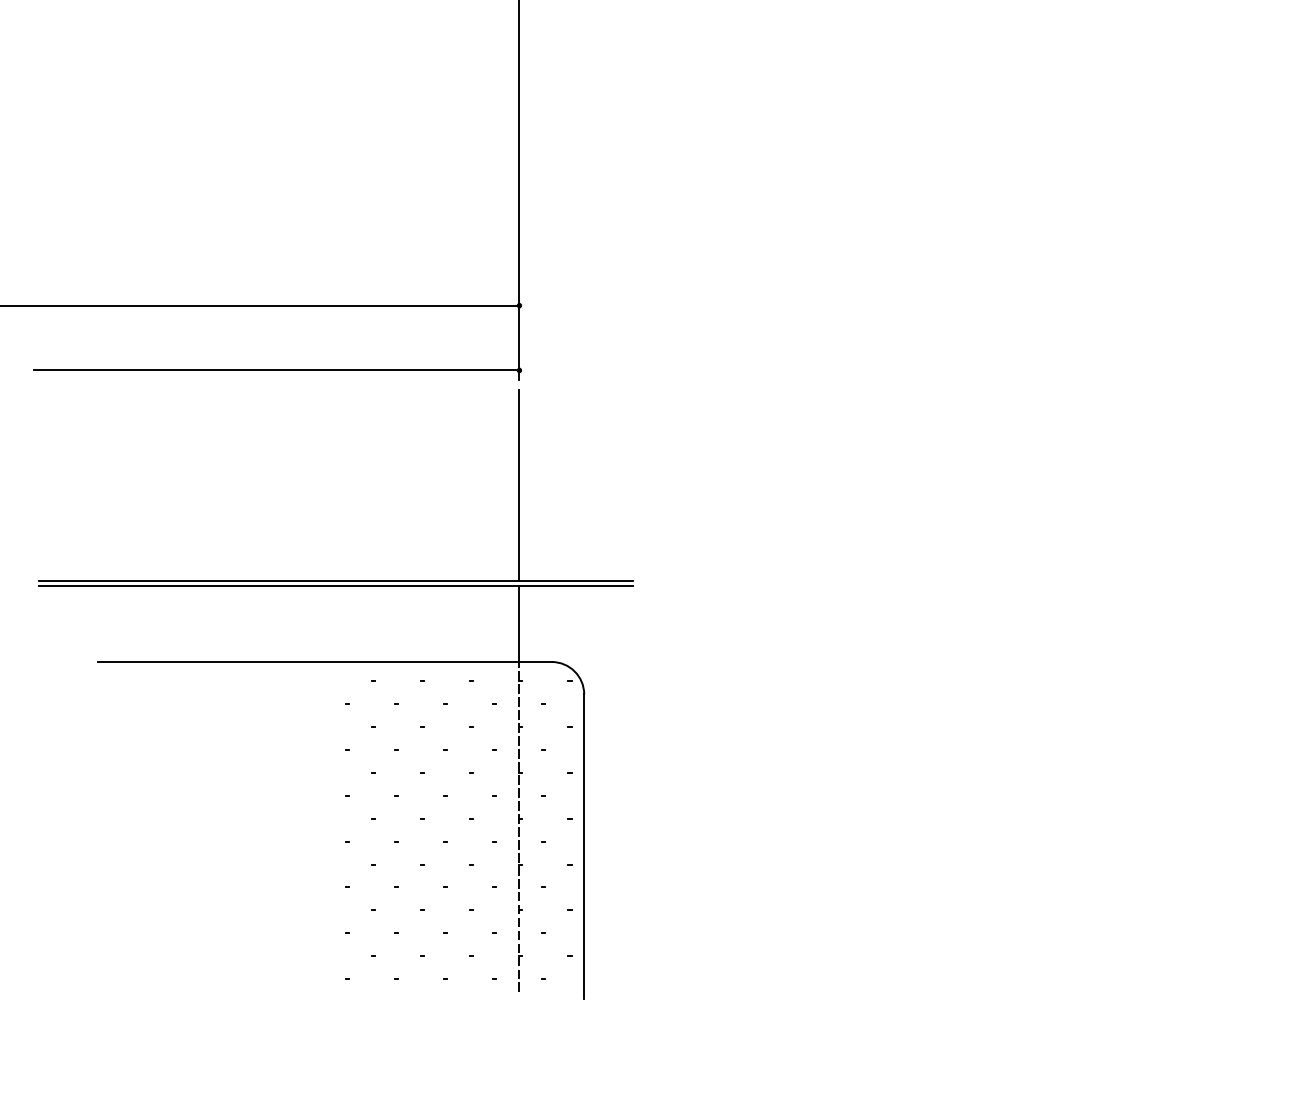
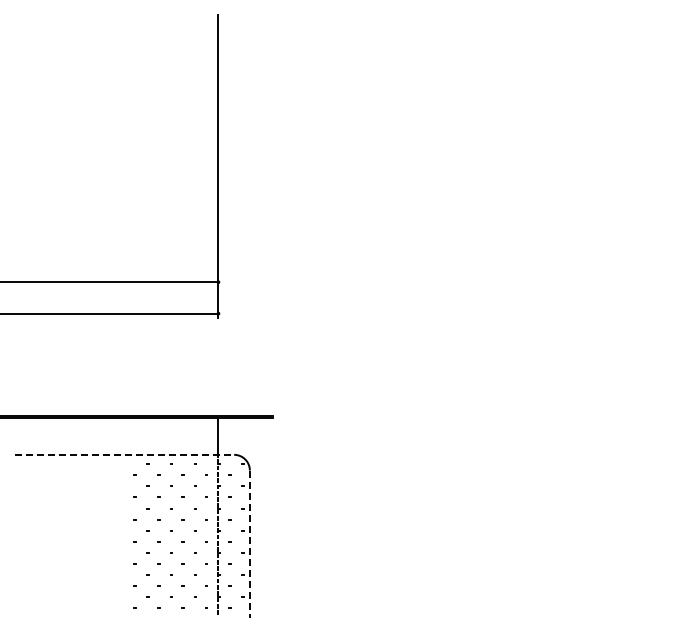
line: (519, 483) -> (218, 368), removed
line: (325, 661) -> (124, 454), solid -> dashed
line: (583, 847) -> (249, 544), solid -> dashed

